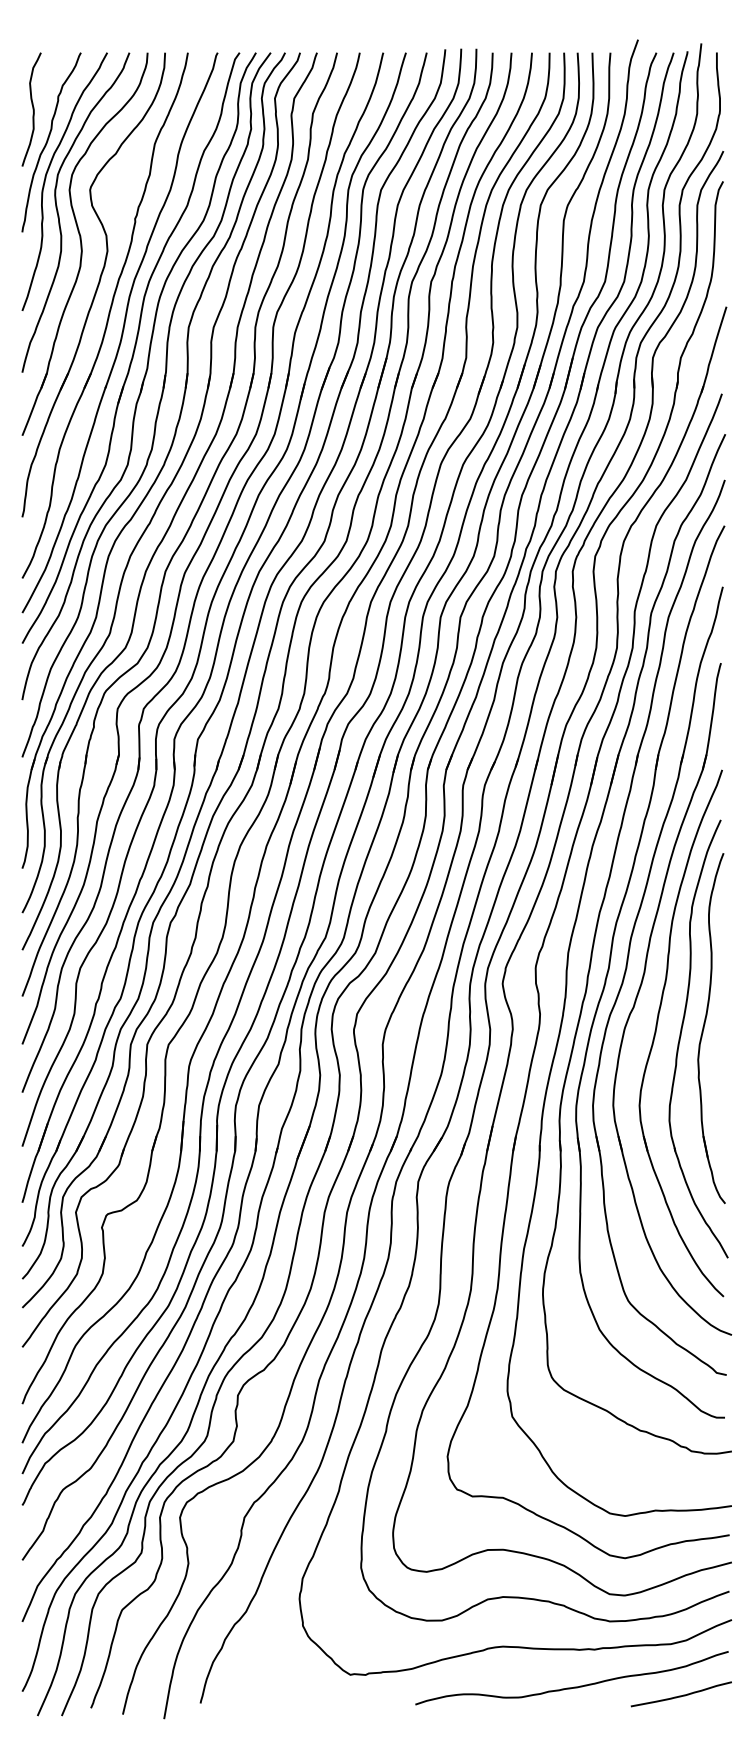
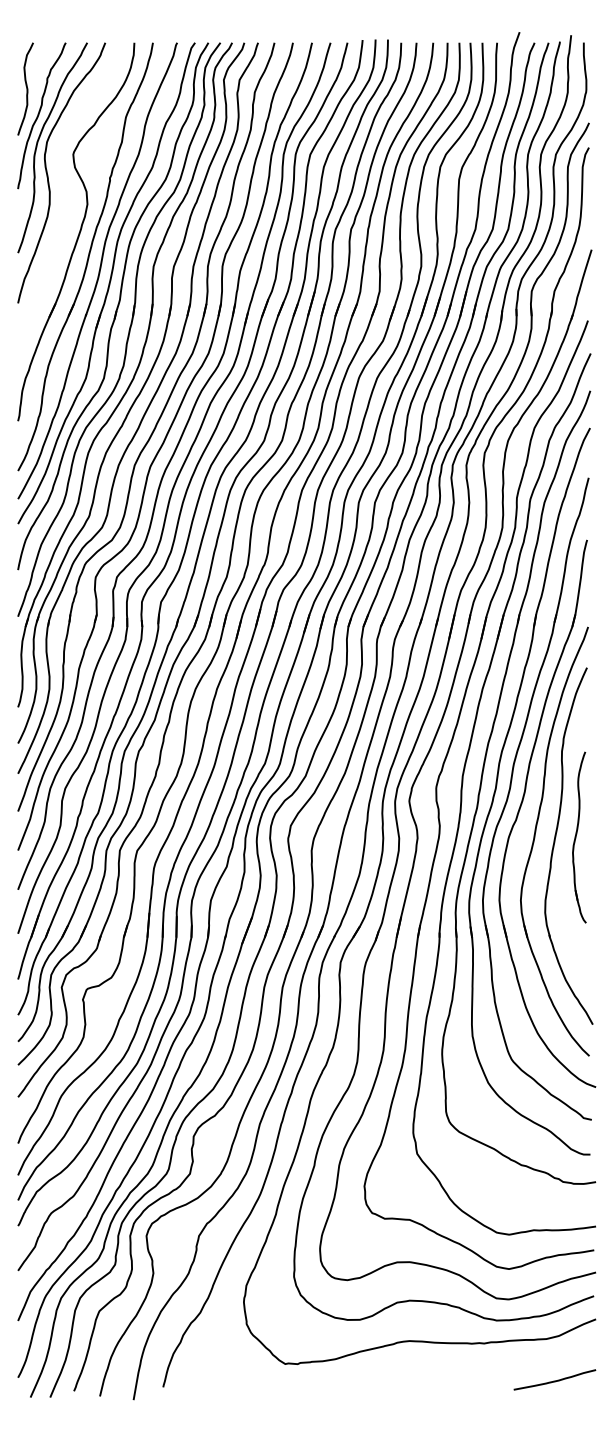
part: (84, 243) -> (68, 198), removed
part: (711, 1028) -> (579, 837), size x0.6
curve: (572, 1686) -> (466, 1373), removed

